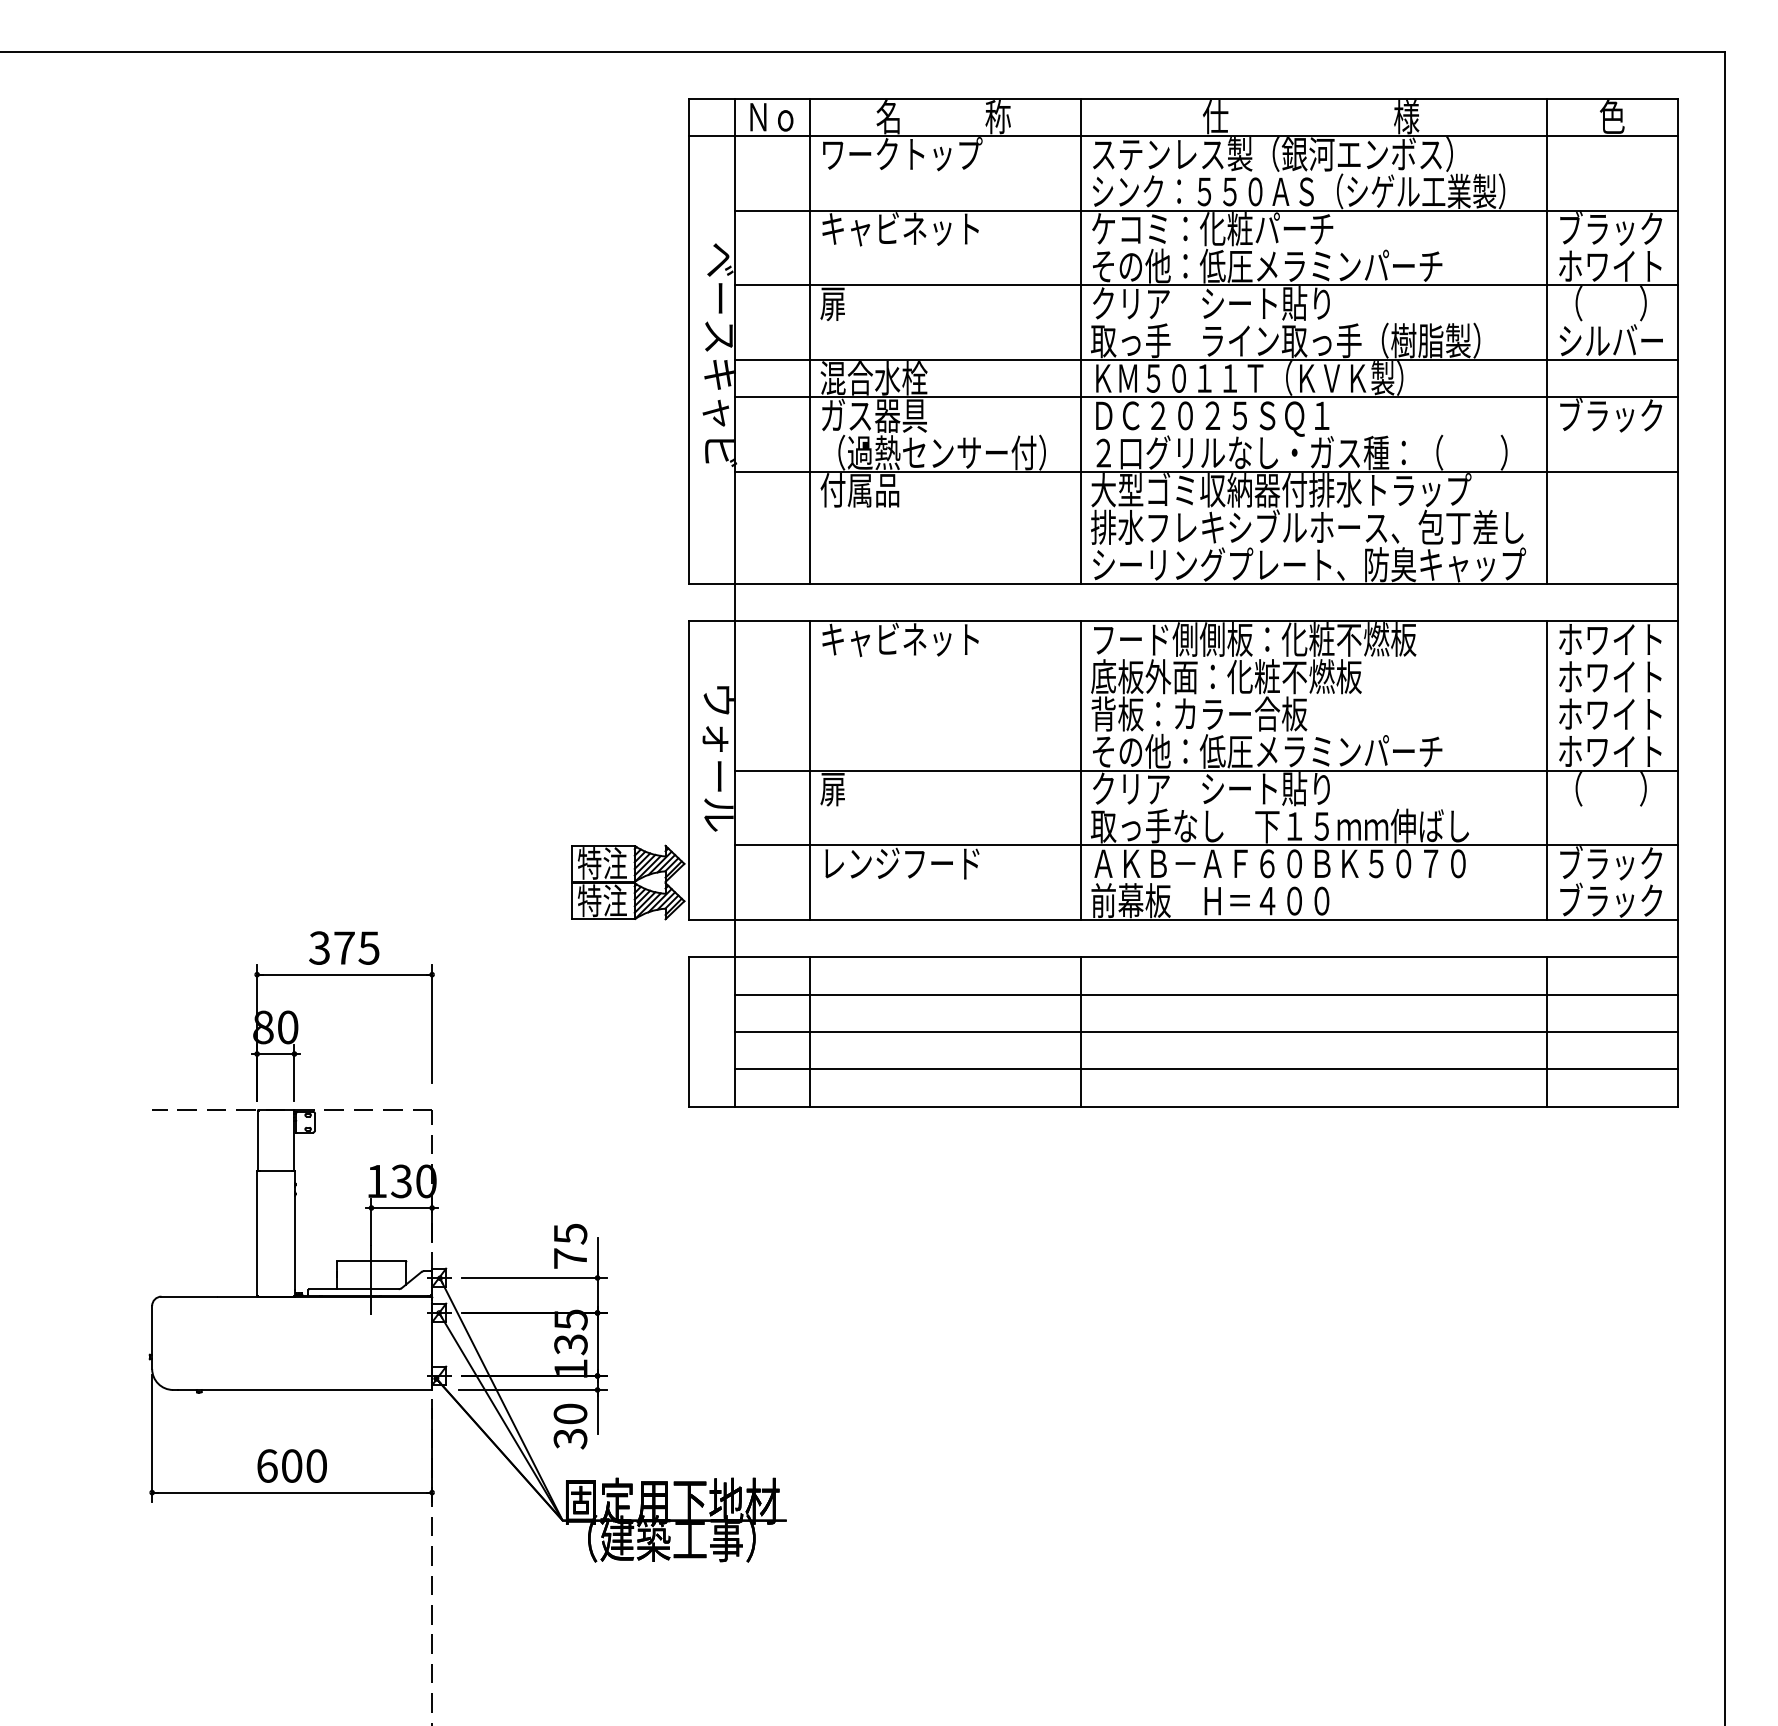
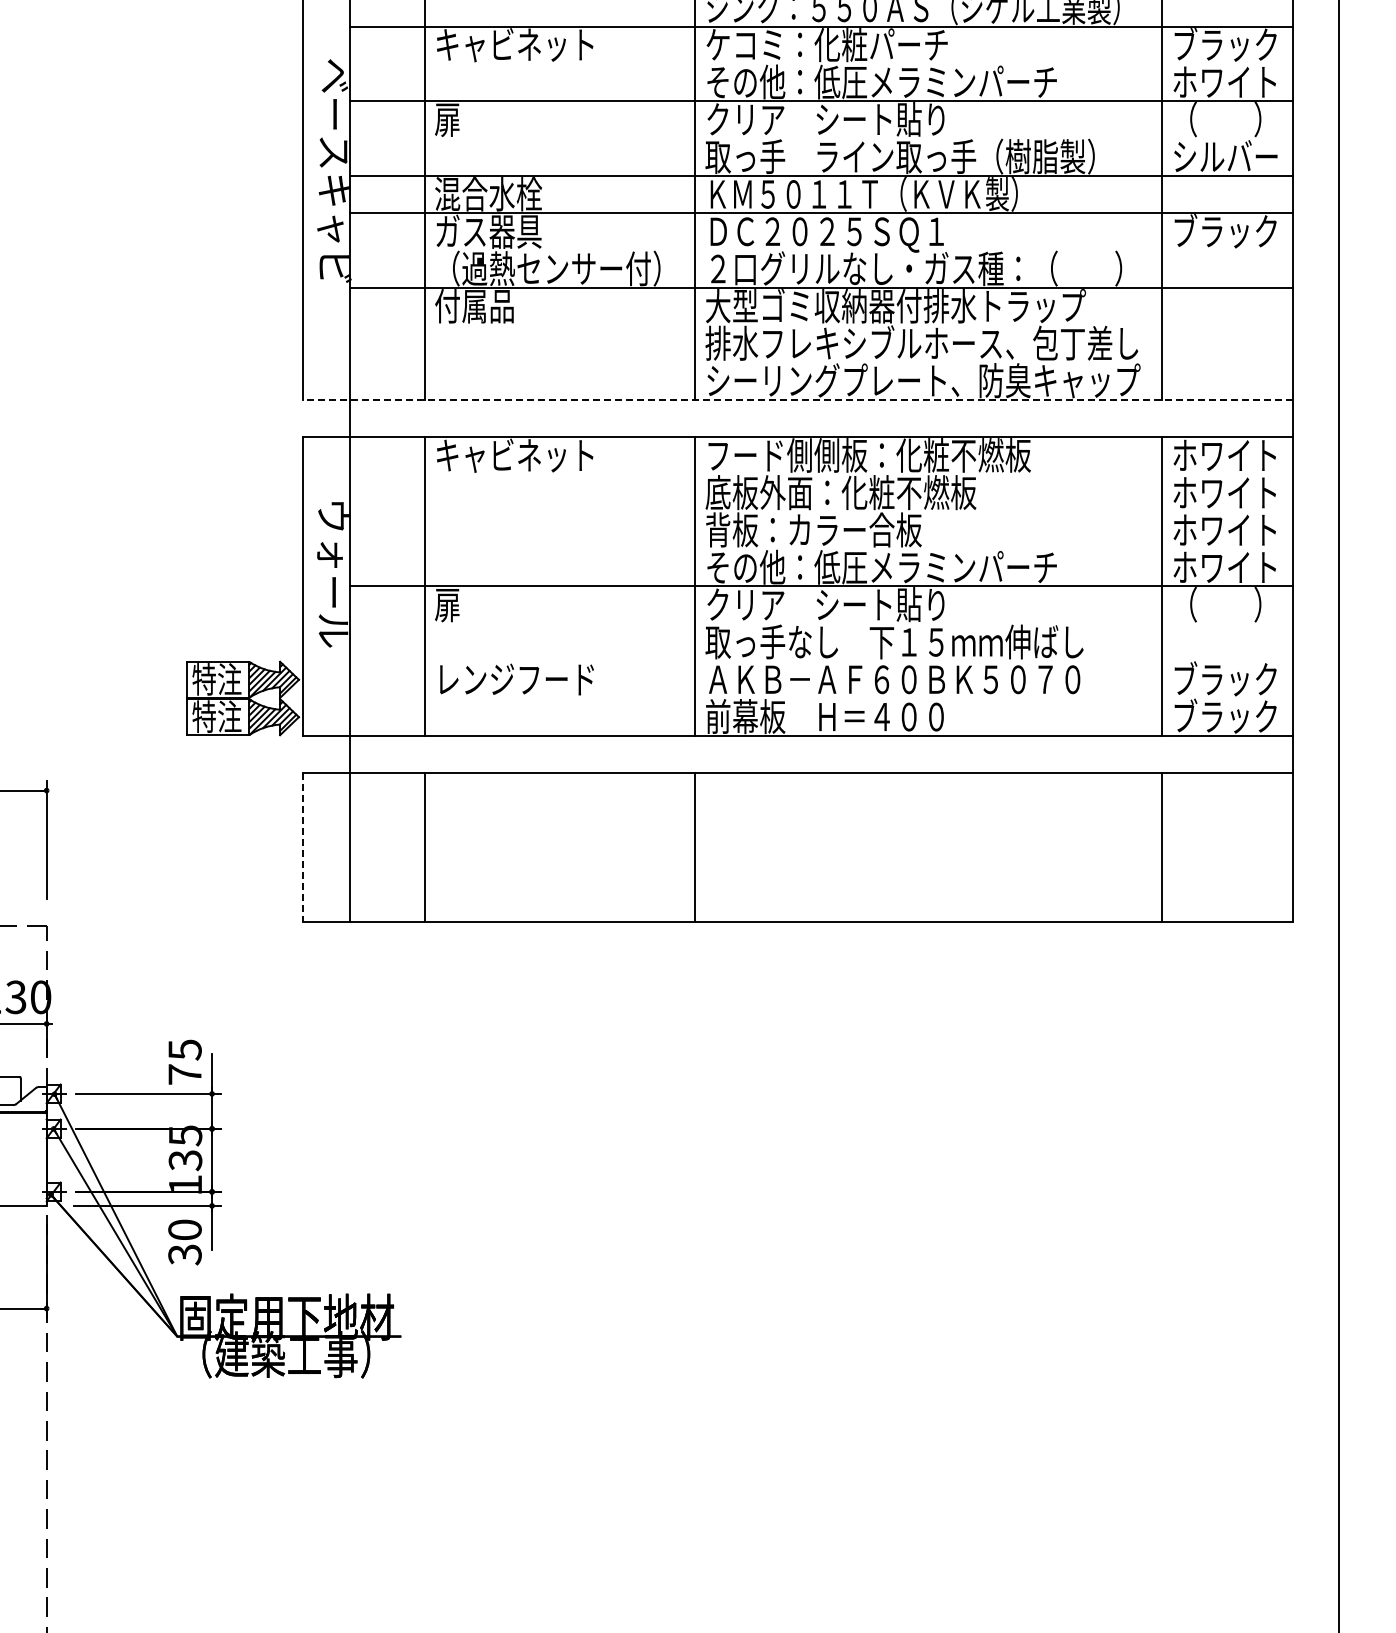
line: (1183, 583) -> (798, 399), solid -> dashed
line: (1206, 845) -> (821, 661), removed
line: (1206, 994) -> (821, 810), removed
line: (688, 1031) -> (303, 847), solid -> dashed
line: (1206, 1031) -> (821, 847), removed
line: (1206, 1069) -> (821, 885), removed

